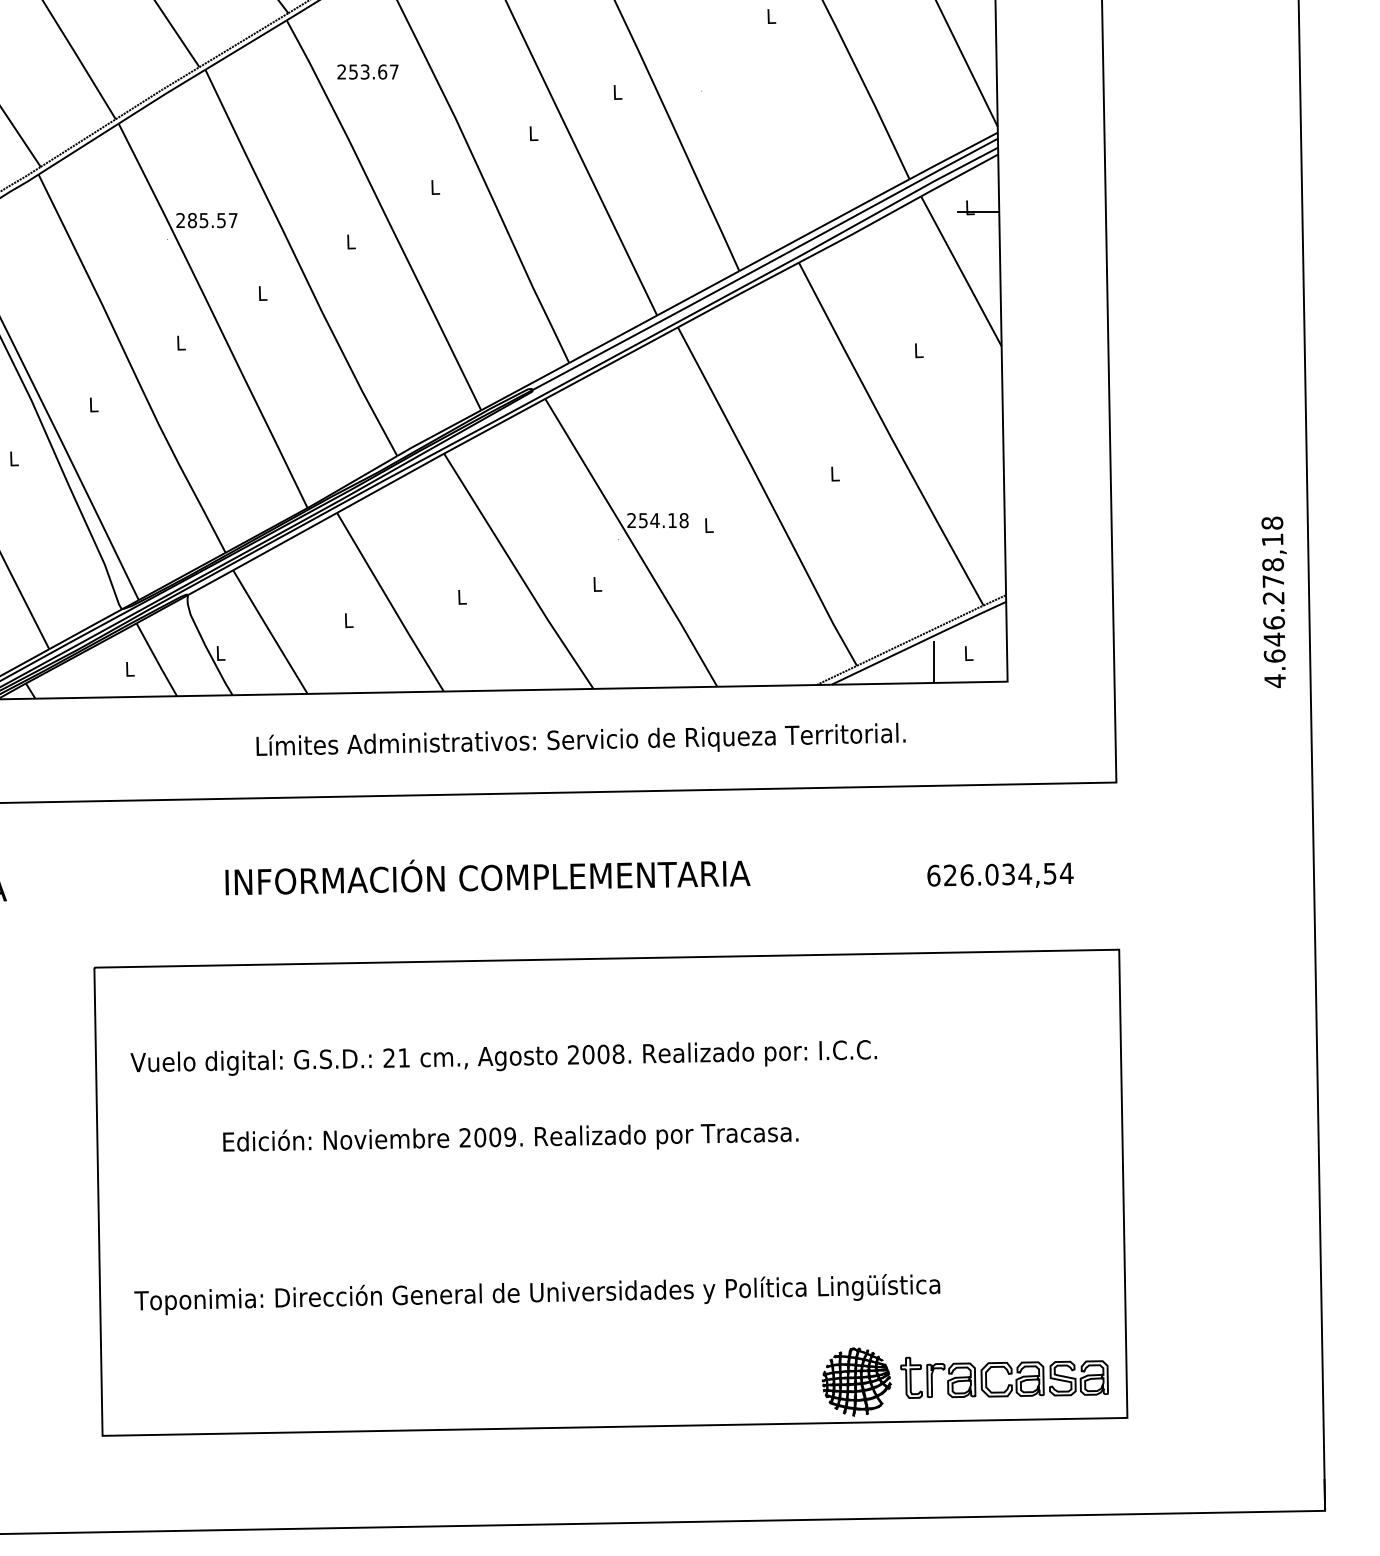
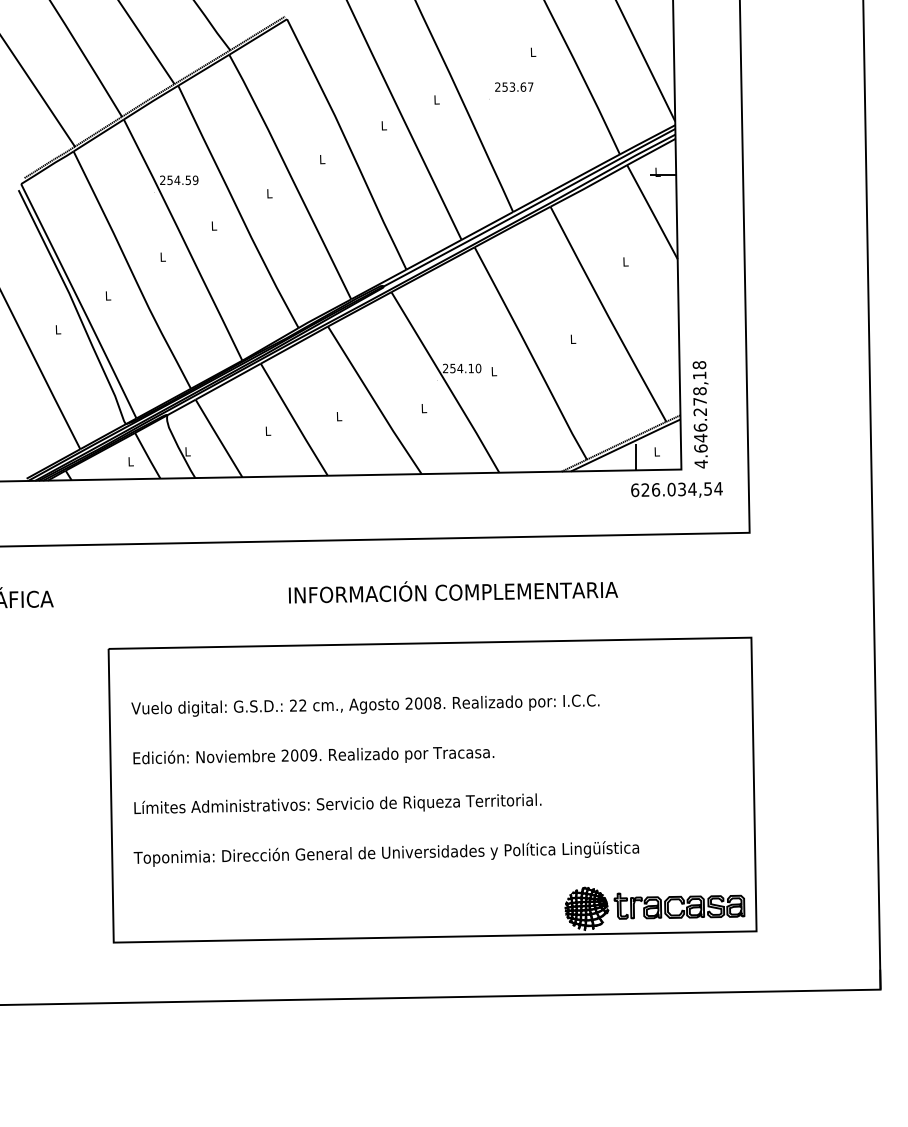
text: (368, 70) -> (514, 86), moved
text: (212, 220) -> (182, 180), 285.57 -> 254.59
text: (684, 520) -> (478, 368), 254.18 -> 254.10
text: (1273, 601) -> (700, 414), moved
text: (580, 738) -> (337, 803), moved
text: (999, 874) -> (676, 489), moved
text: (487, 877) -> (453, 592), moved
text: (403, 1057) -> (302, 705), 21 -> 22
text: (510, 1137) -> (313, 755), moved

